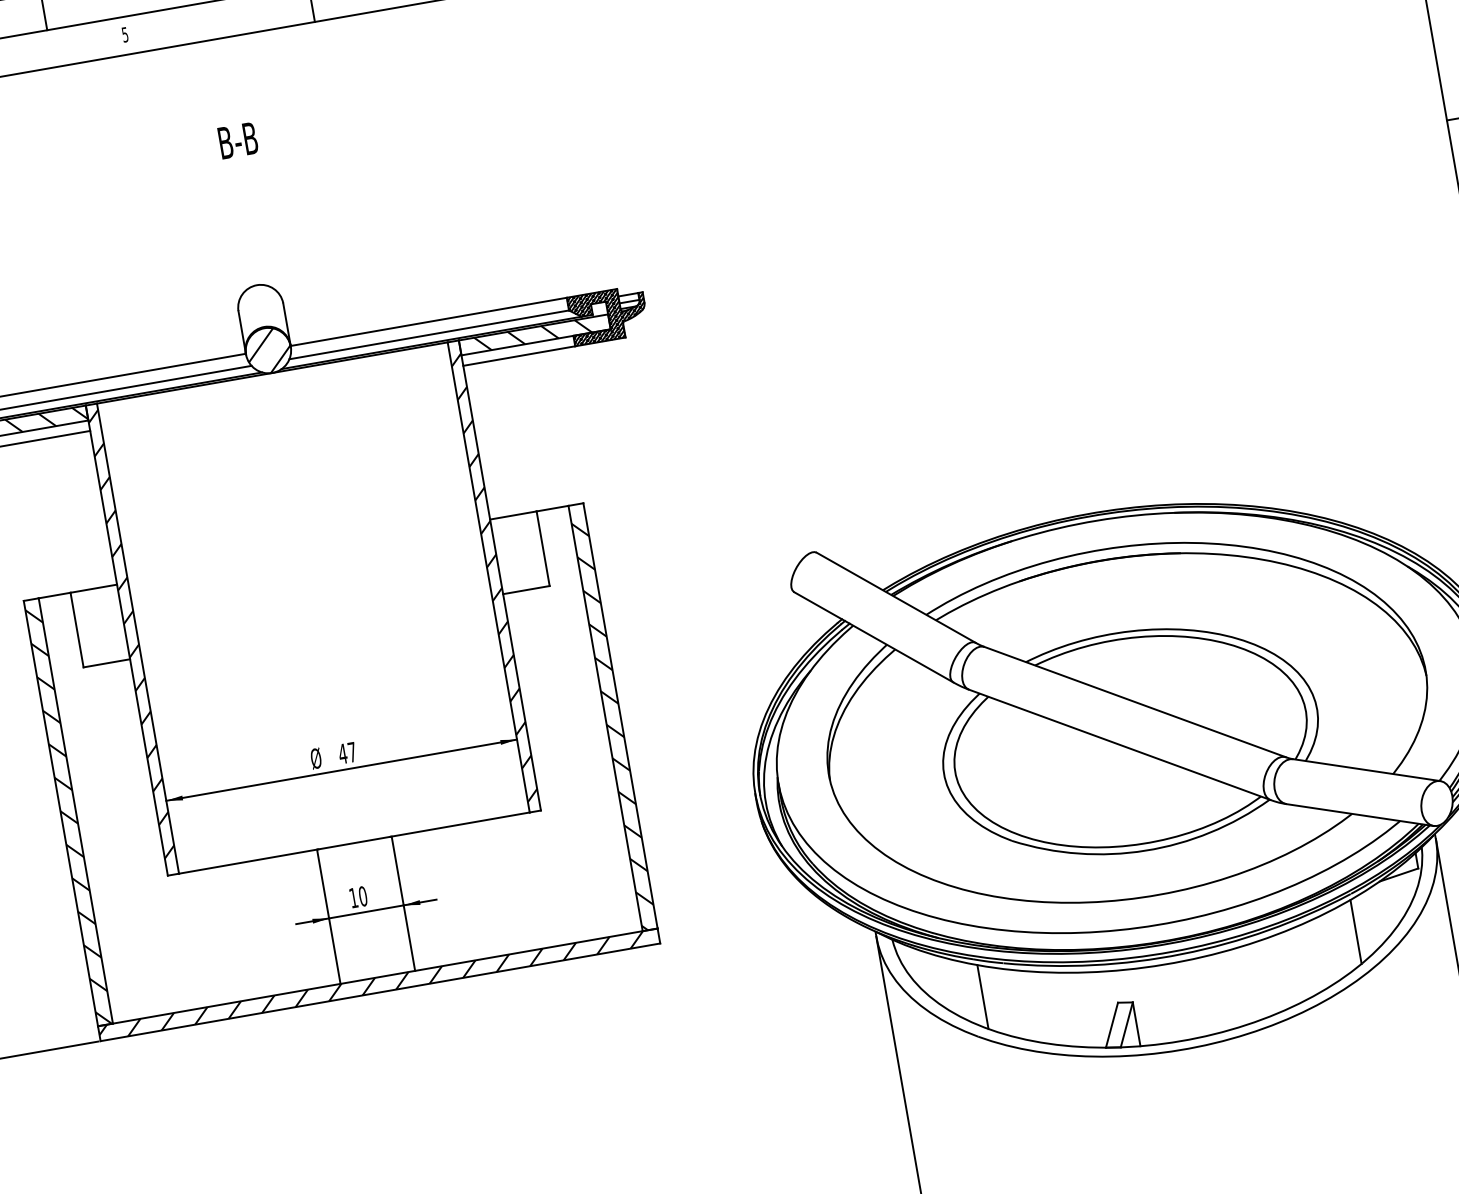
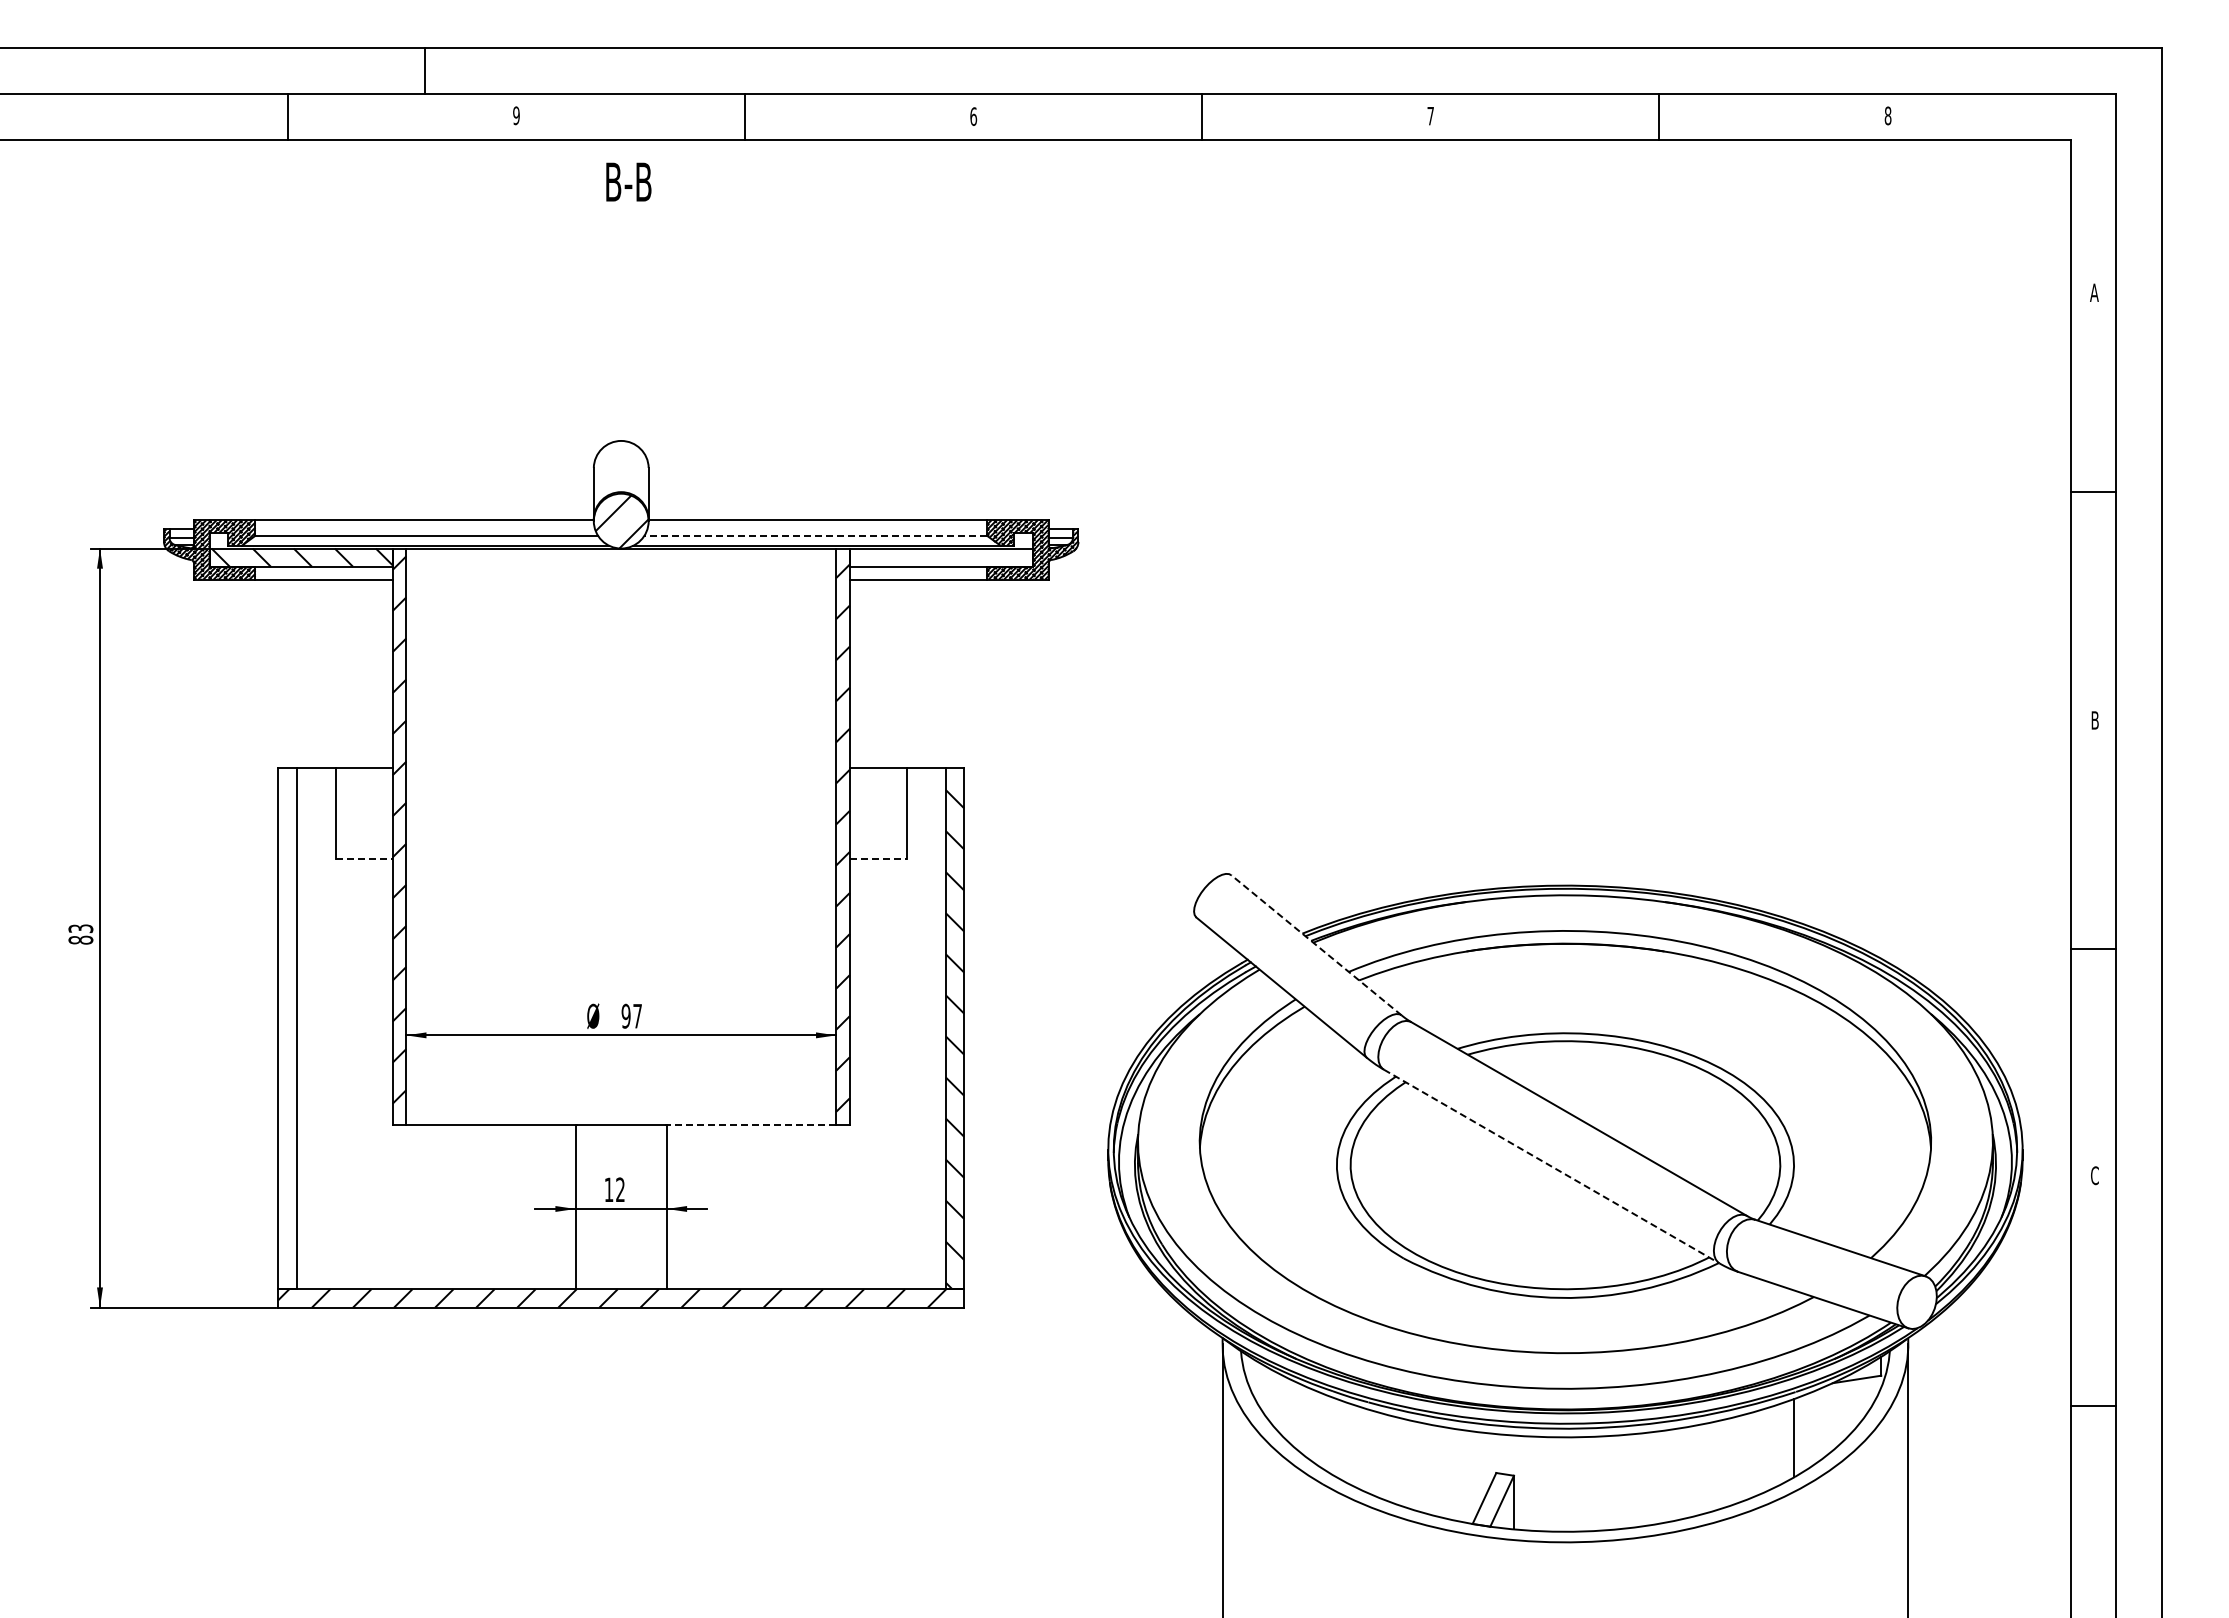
text: (125, 34) -> (516, 115), 5 -> 9
text: (237, 140) -> (628, 181), moved
line: (428, 334) -> (815, 535), solid -> dashed
hatch: (533, 334) -> (939, 557), removed
line: (526, 590) -> (878, 859), solid -> dashed
line: (896, 597) -> (1316, 944), solid -> dashed
line: (107, 663) -> (364, 859), solid -> dashed
line: (1119, 744) -> (1551, 1166), solid -> dashed
text: (342, 753) -> (625, 1015), 47 -> 97
hatch: (69, 817) -> (287, 1034), removed
line: (459, 824) -> (750, 1124), solid -> dashed
text: (363, 896) -> (620, 1189), 10 -> 12
line: (982, 997) -> (1336, 1438), removed

